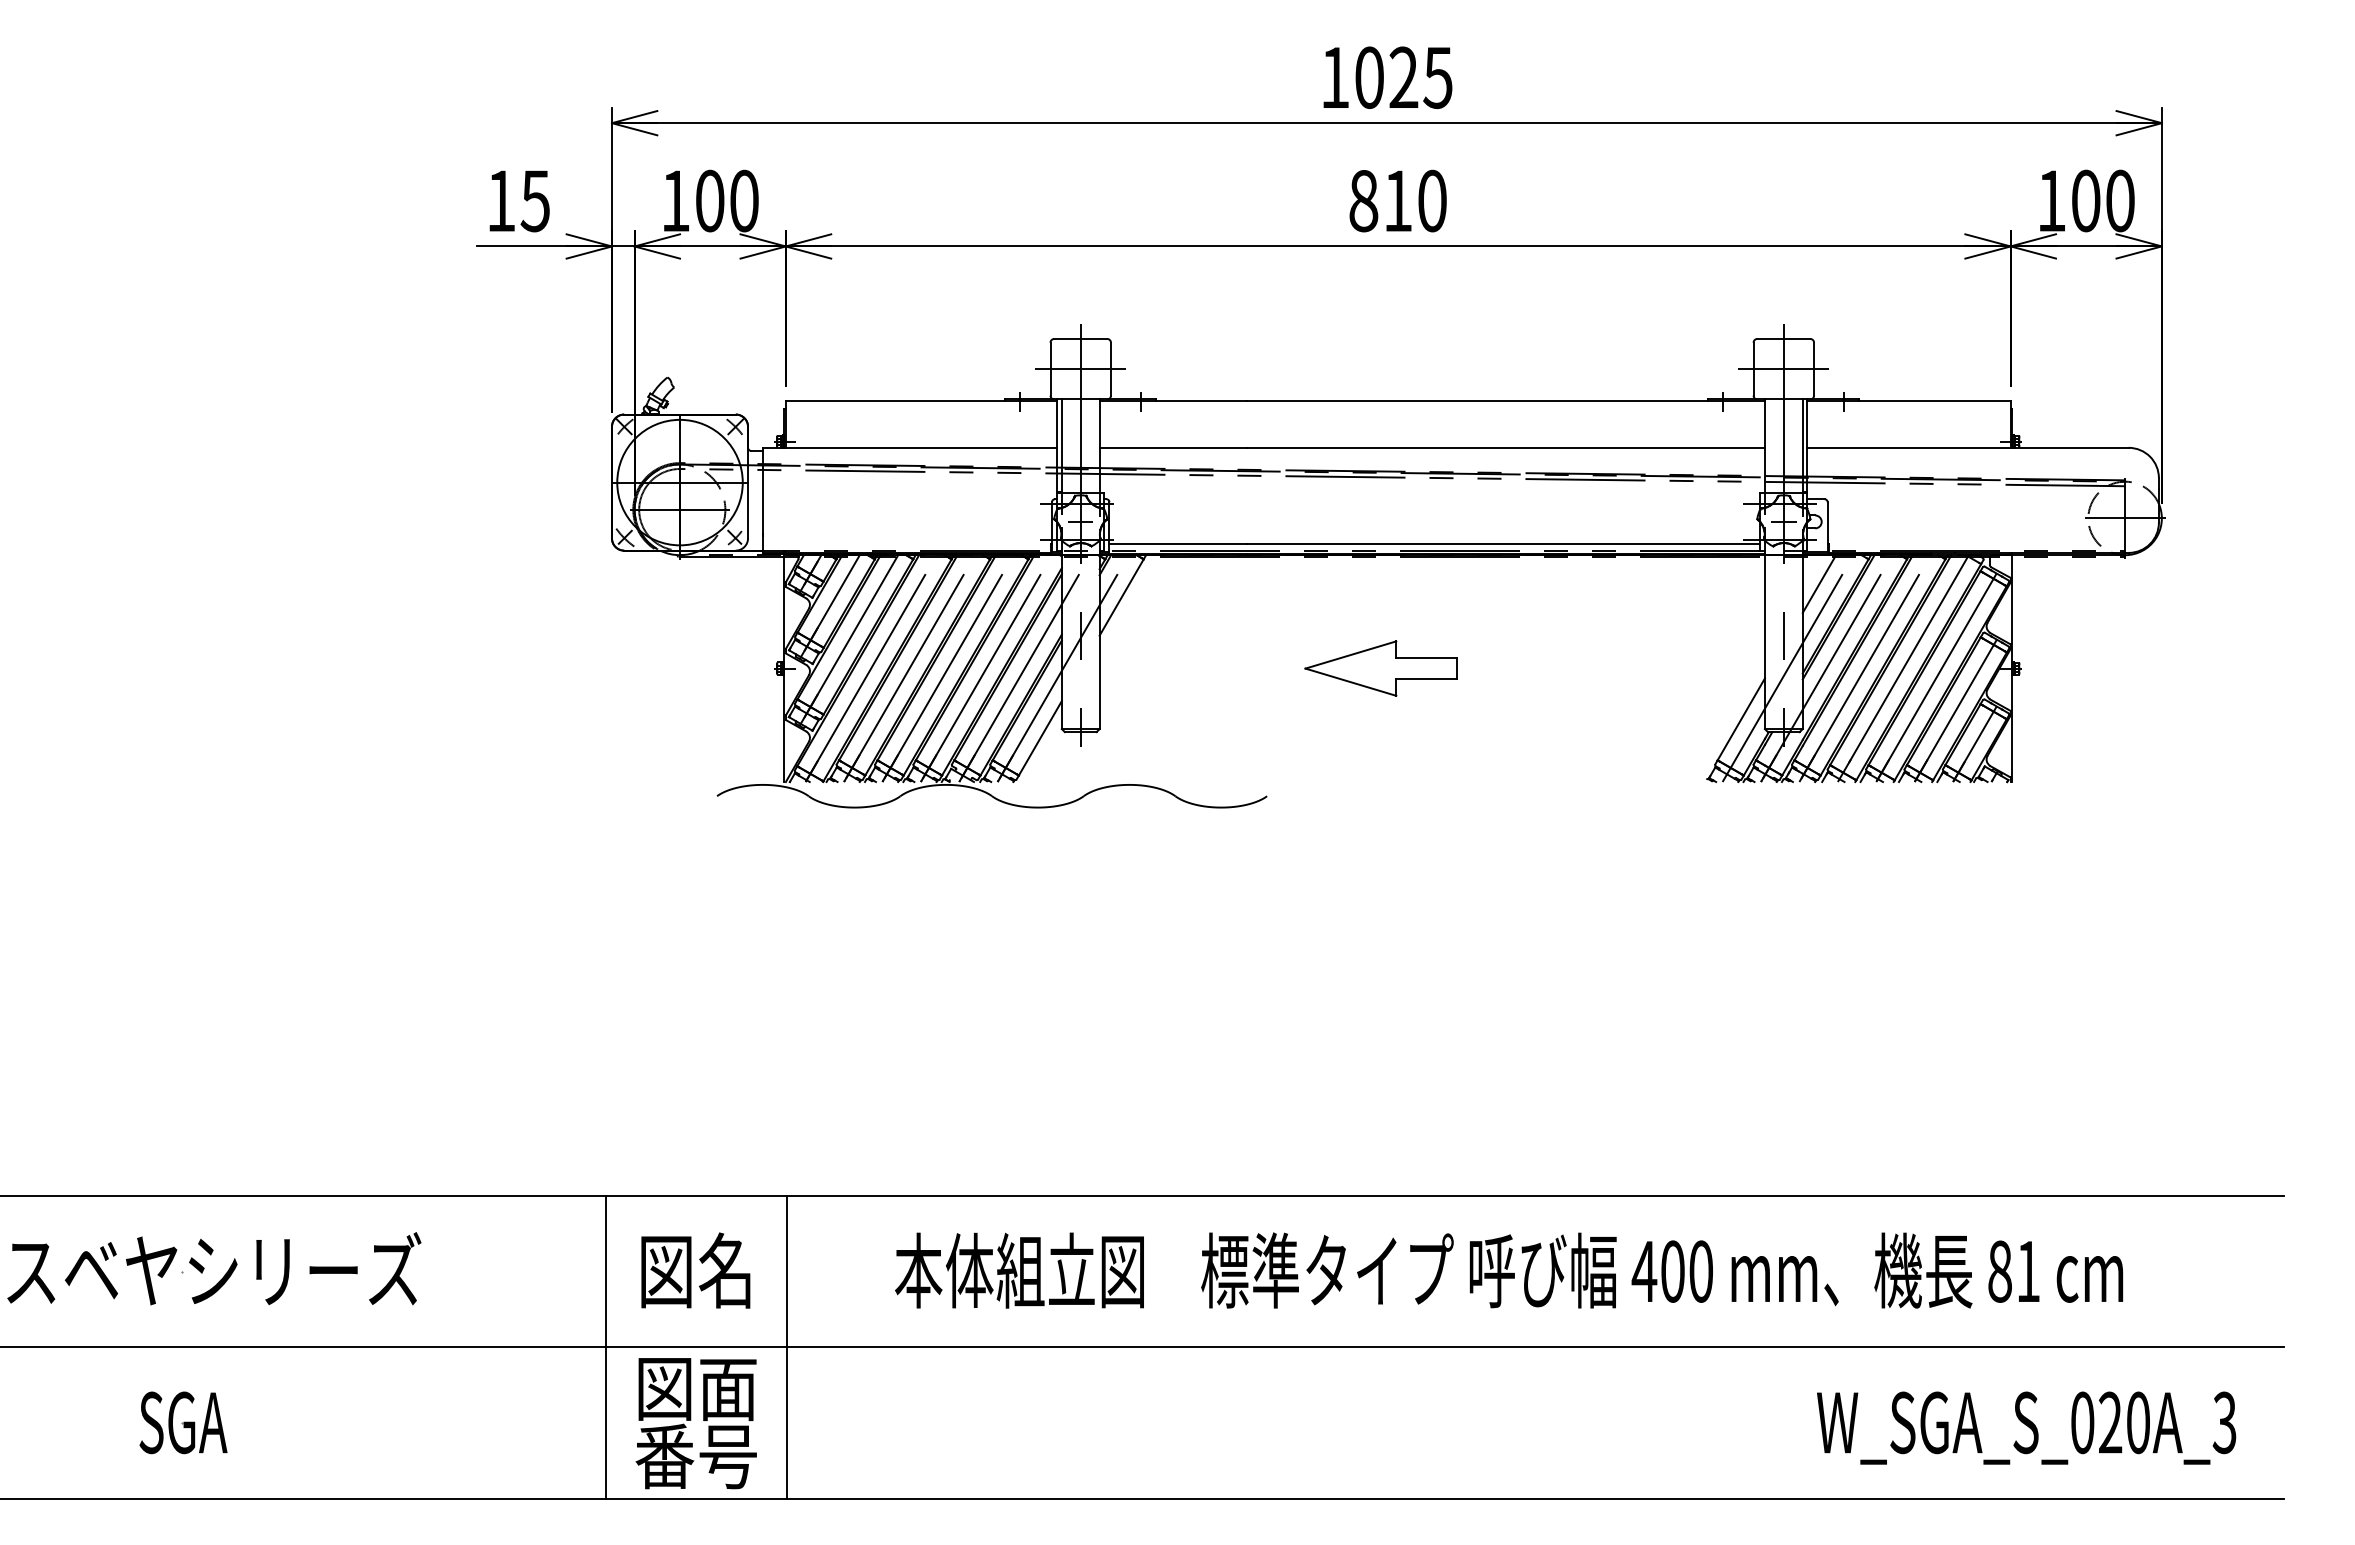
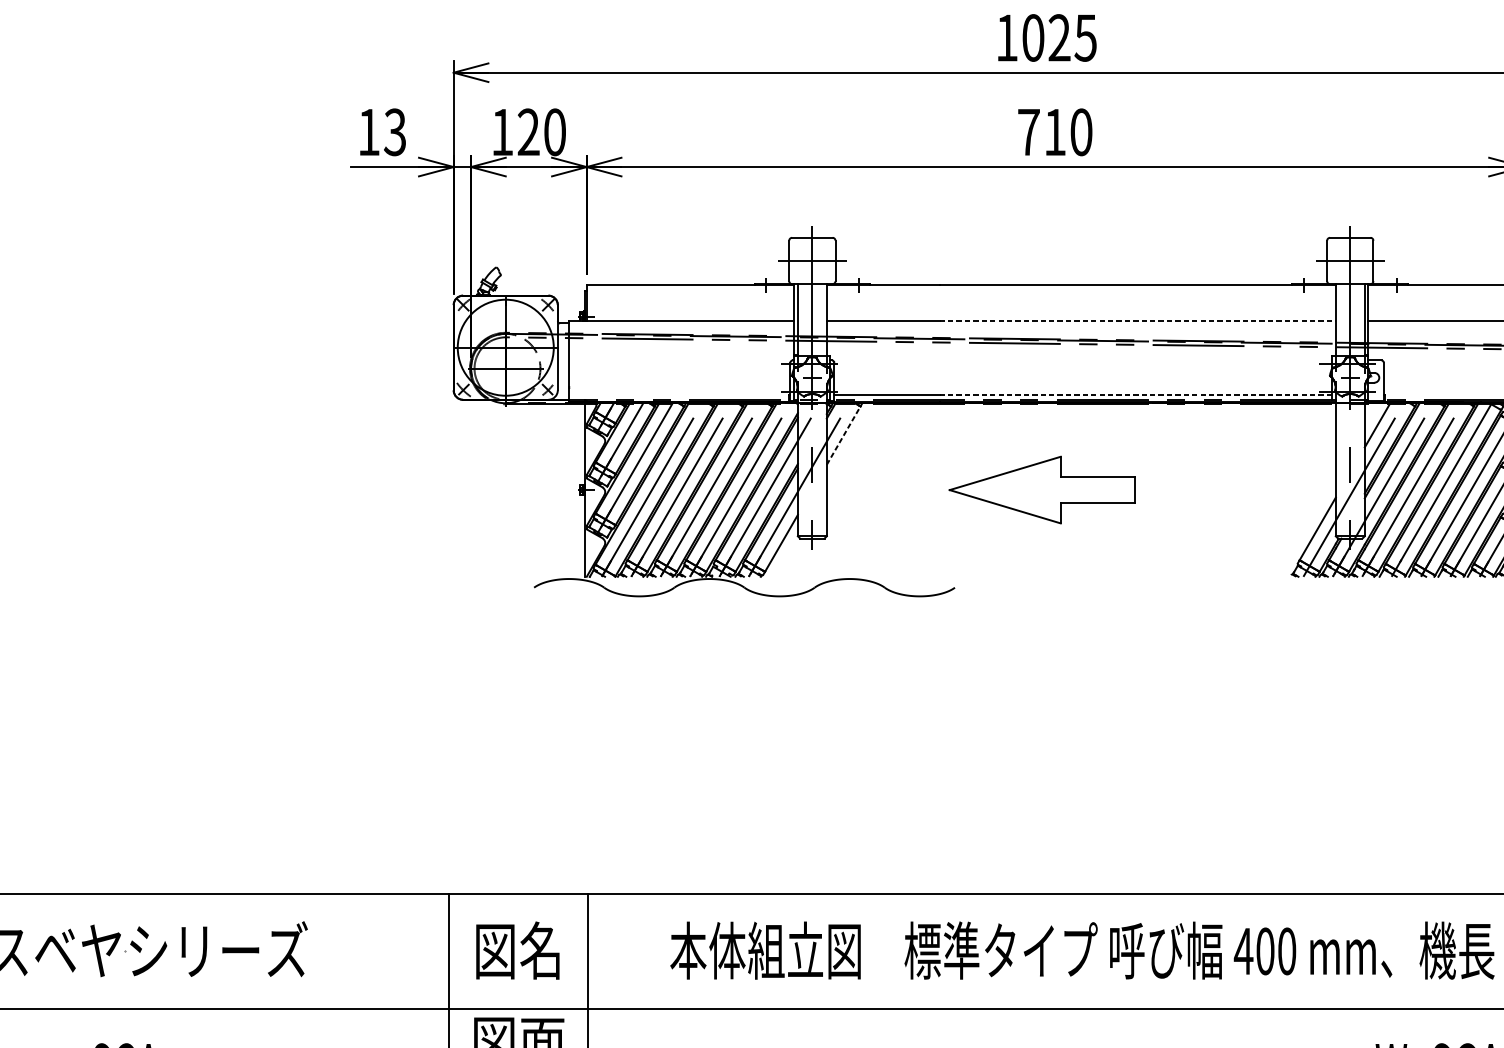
text: (534, 200) -> (394, 131), 15 -> 13
text: (709, 200) -> (528, 131), 100 -> 120
text: (1363, 201) -> (1028, 132), 810 -> 710
line: (1506, 447) -> (1138, 320), solid -> dashed
line: (1503, 543) -> (1135, 394), solid -> dashed
line: (1121, 597) -> (843, 435), solid -> dashed
part: (1380, 668) -> (1041, 489), size x1.6

